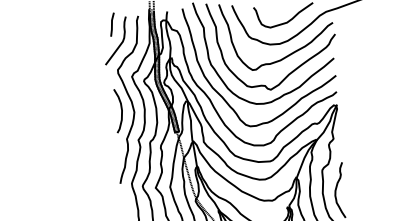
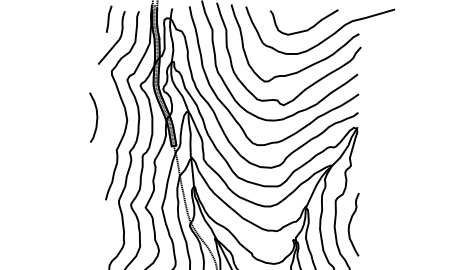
curve: (121, 110) -> (96, 117), moved

